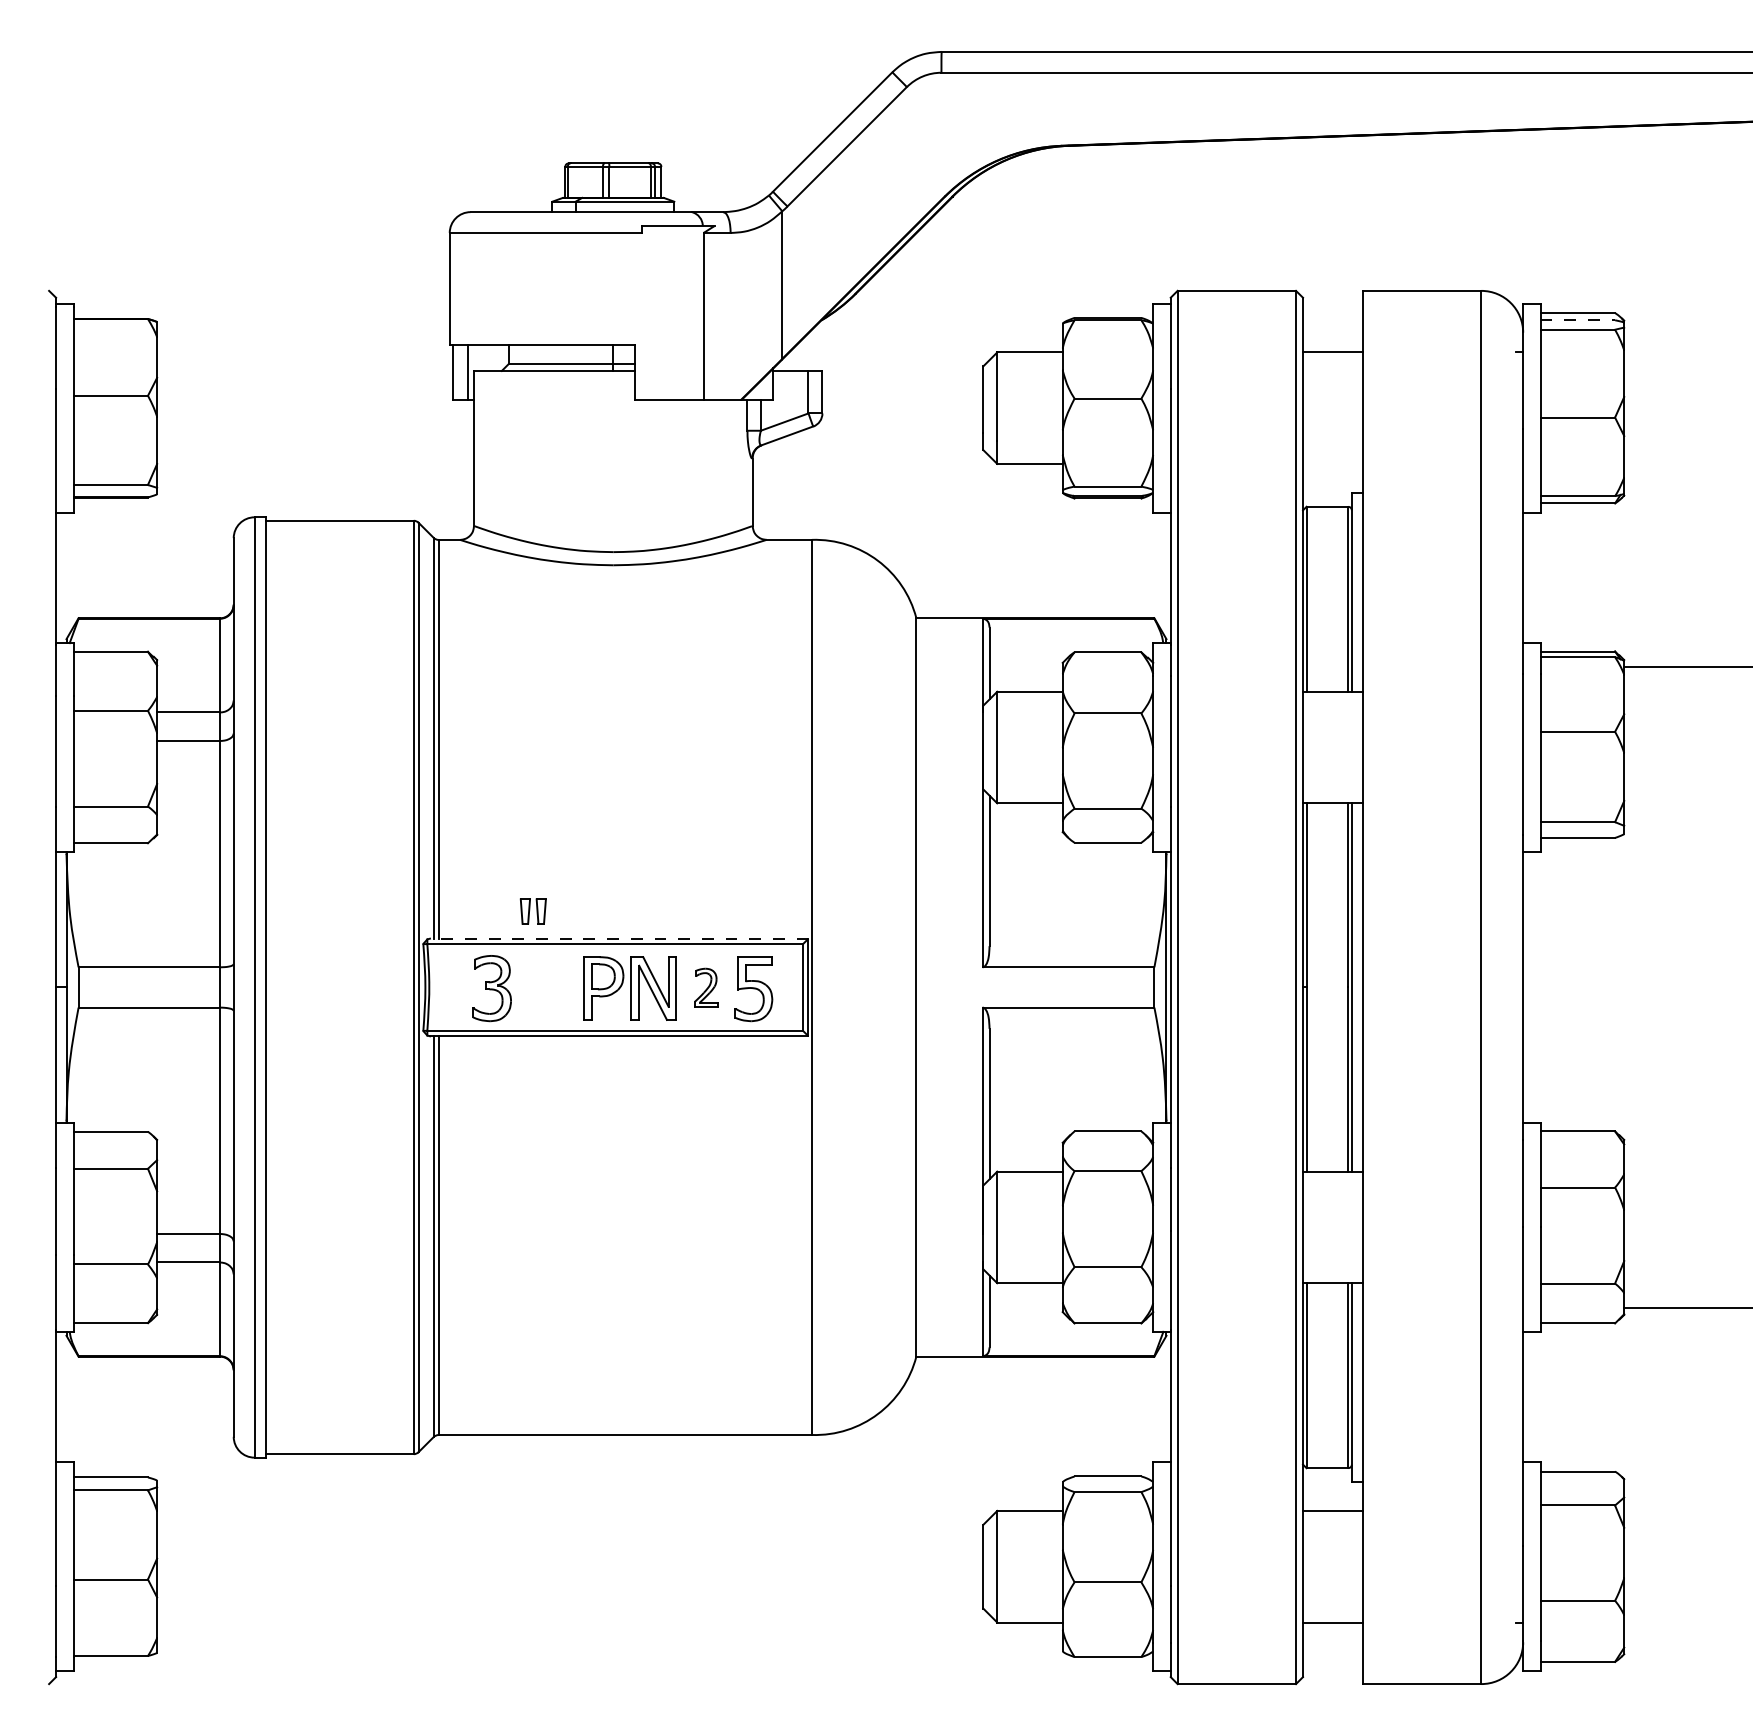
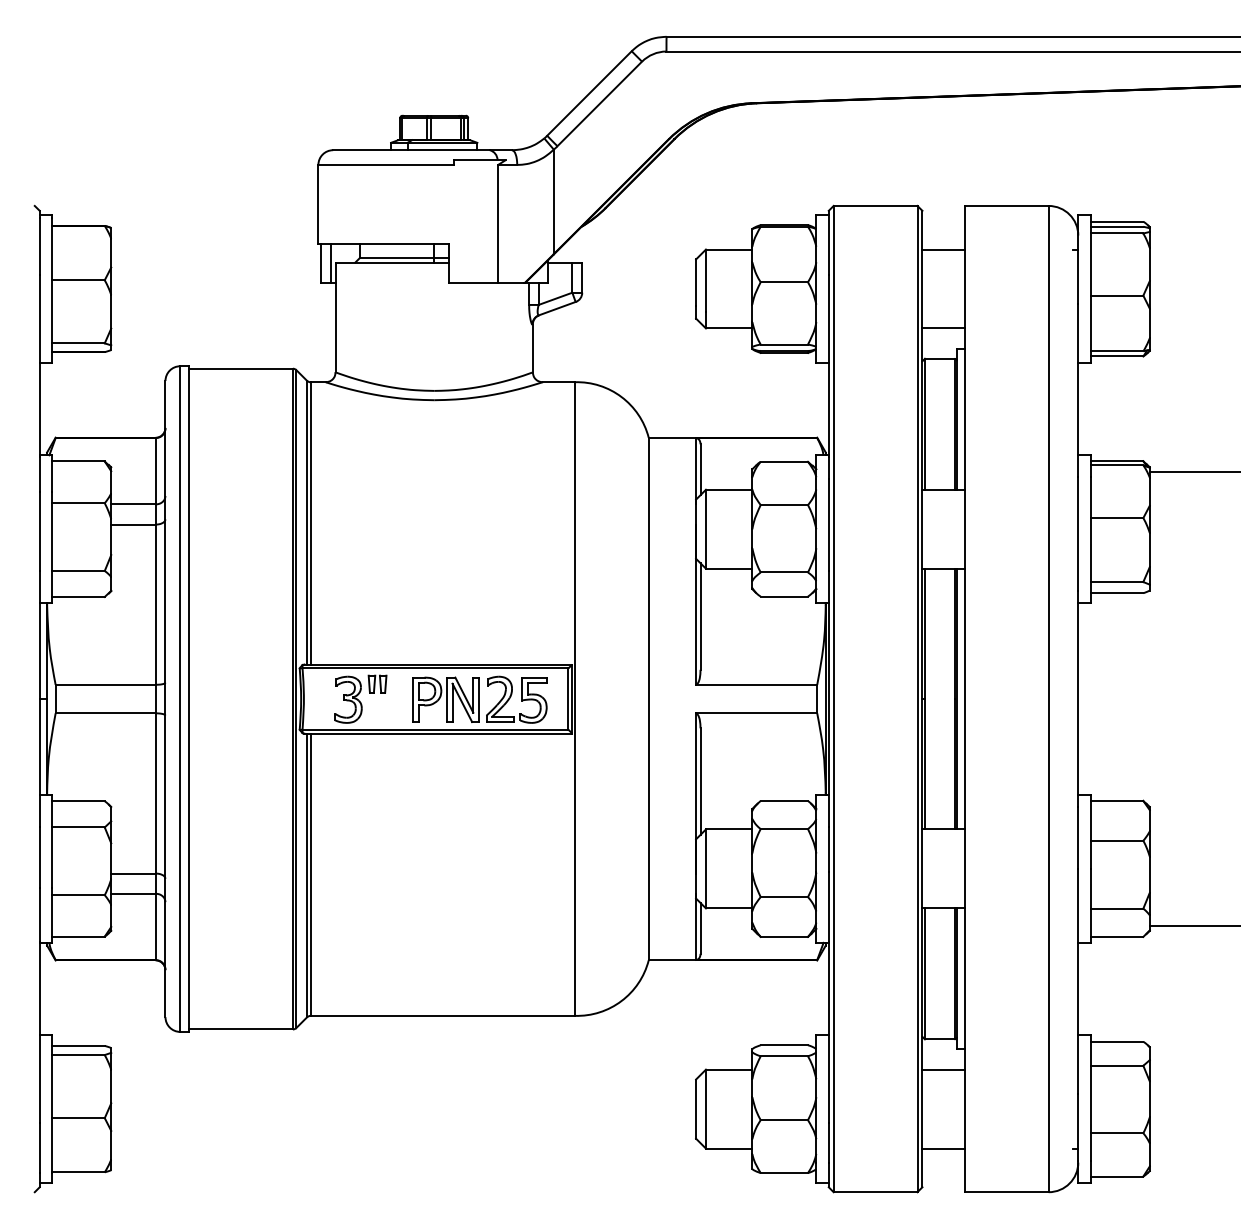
line: (1578, 320) -> (1117, 226), dashed -> solid
line: (1332, 463) -> (943, 328), added
part: (532, 911) -> (376, 684), moved
line: (618, 938) -> (437, 664), dashed -> solid
part: (706, 987) -> (500, 699), size x1.67

